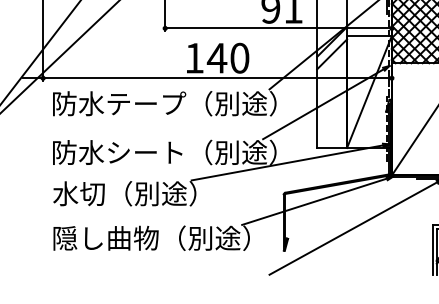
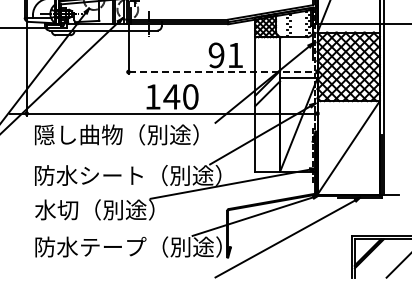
line: (279, 28) -> (223, 72), solid -> dashed
text: (165, 103) -> (128, 134), 防水テープ（別途） -> 隠し曲物（別途）
text: (166, 237) -> (129, 246), 隠し曲物（別途） -> 防水テープ（別途）

